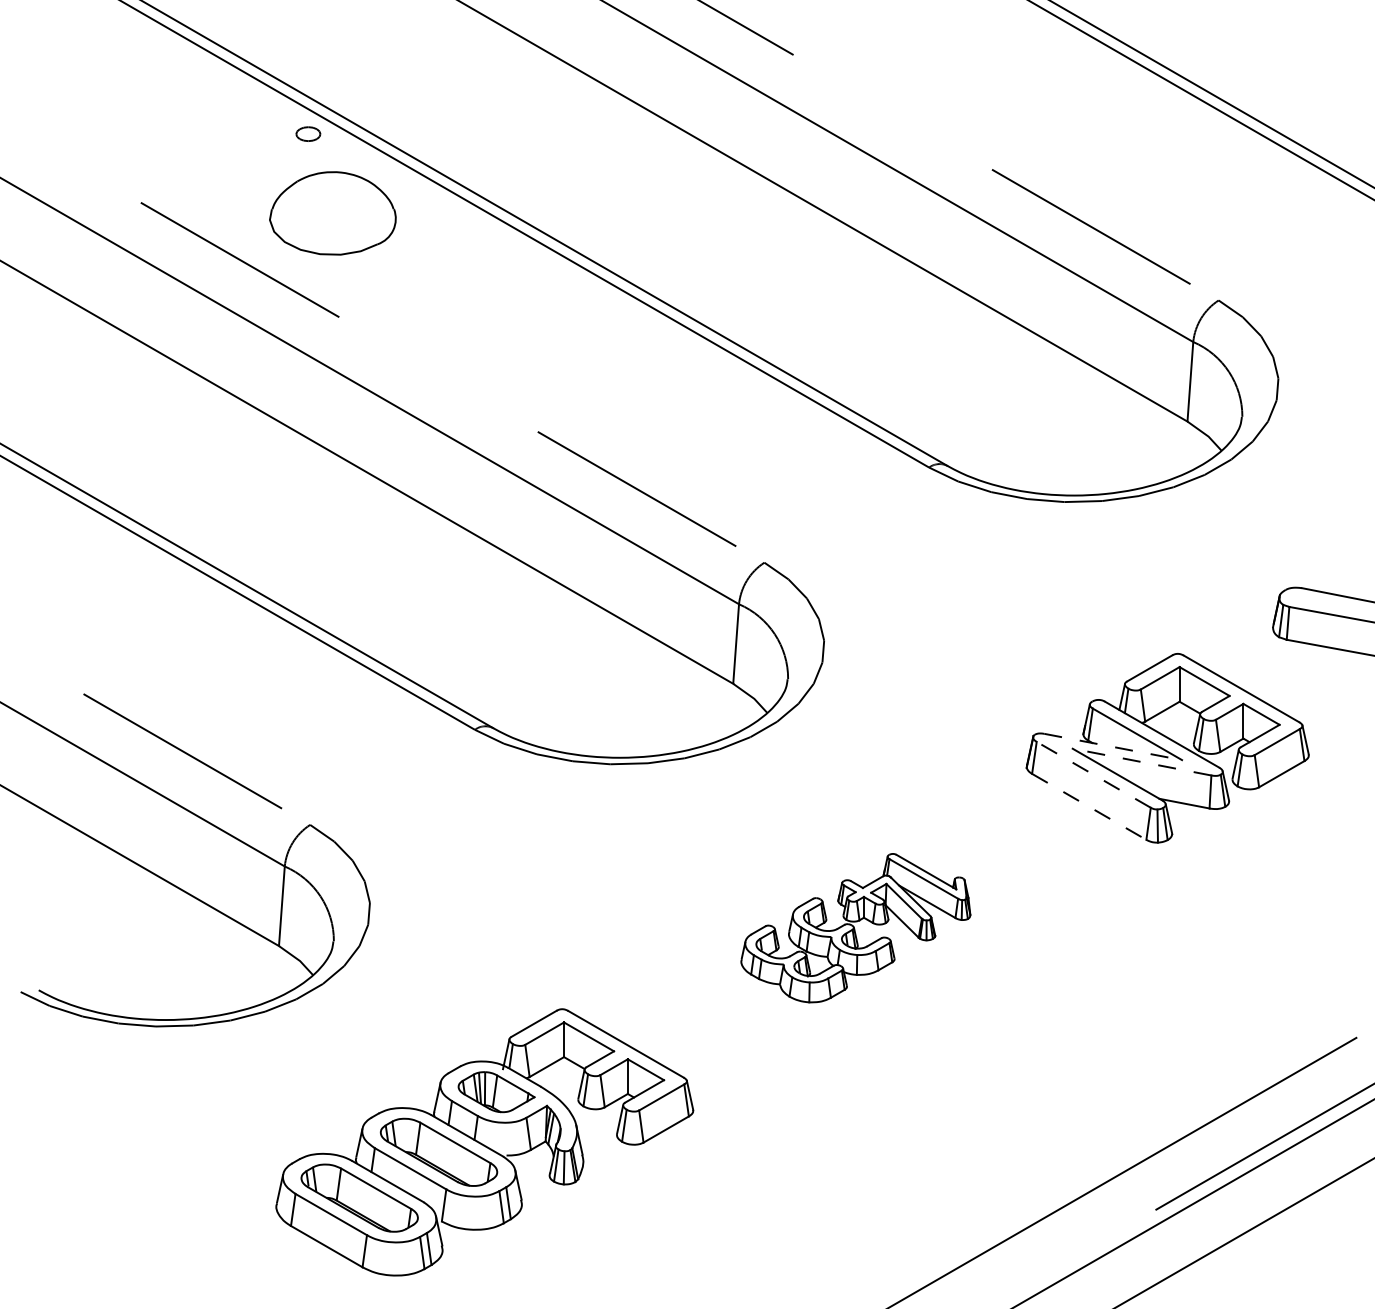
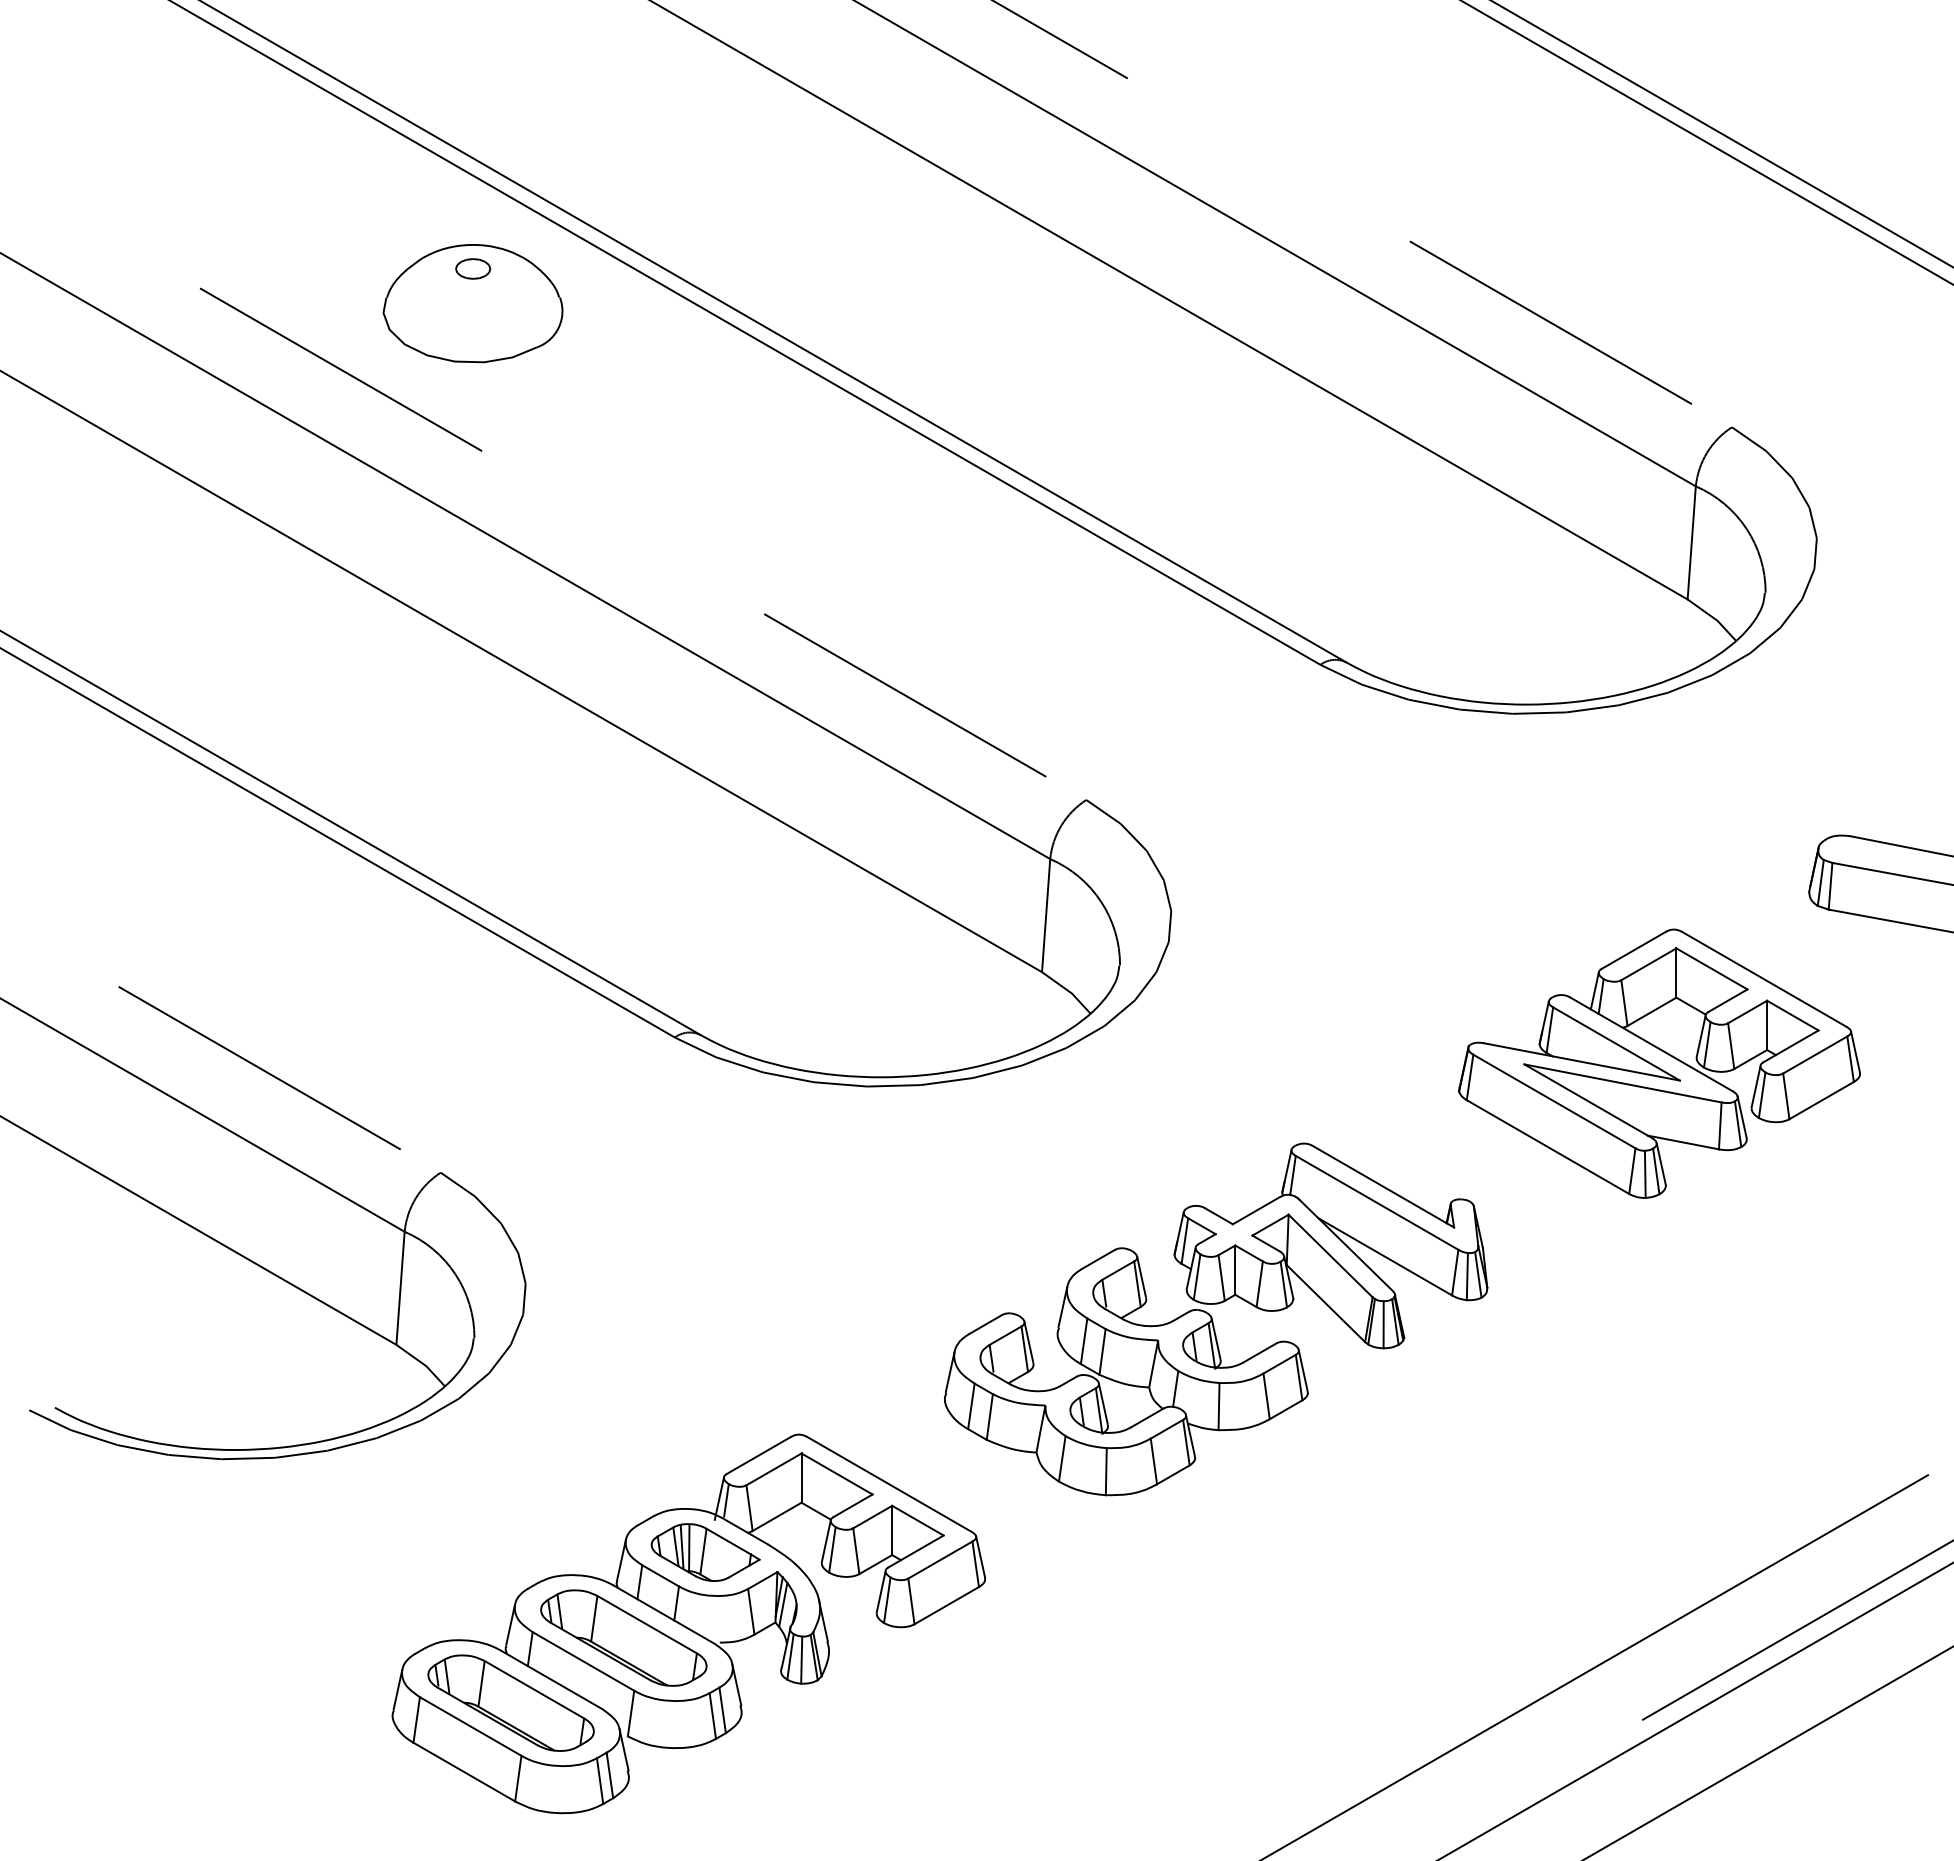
part: (308, 133) -> (473, 268), moved
line: (1112, 746) -> (1581, 1061), dashed -> solid
line: (1141, 762) -> (1622, 1083), dashed -> solid
line: (1093, 774) -> (1554, 1101), dashed -> solid
line: (1088, 807) -> (1547, 1147), dashed -> solid
part: (856, 928) -> (1216, 1319), size x1.67

